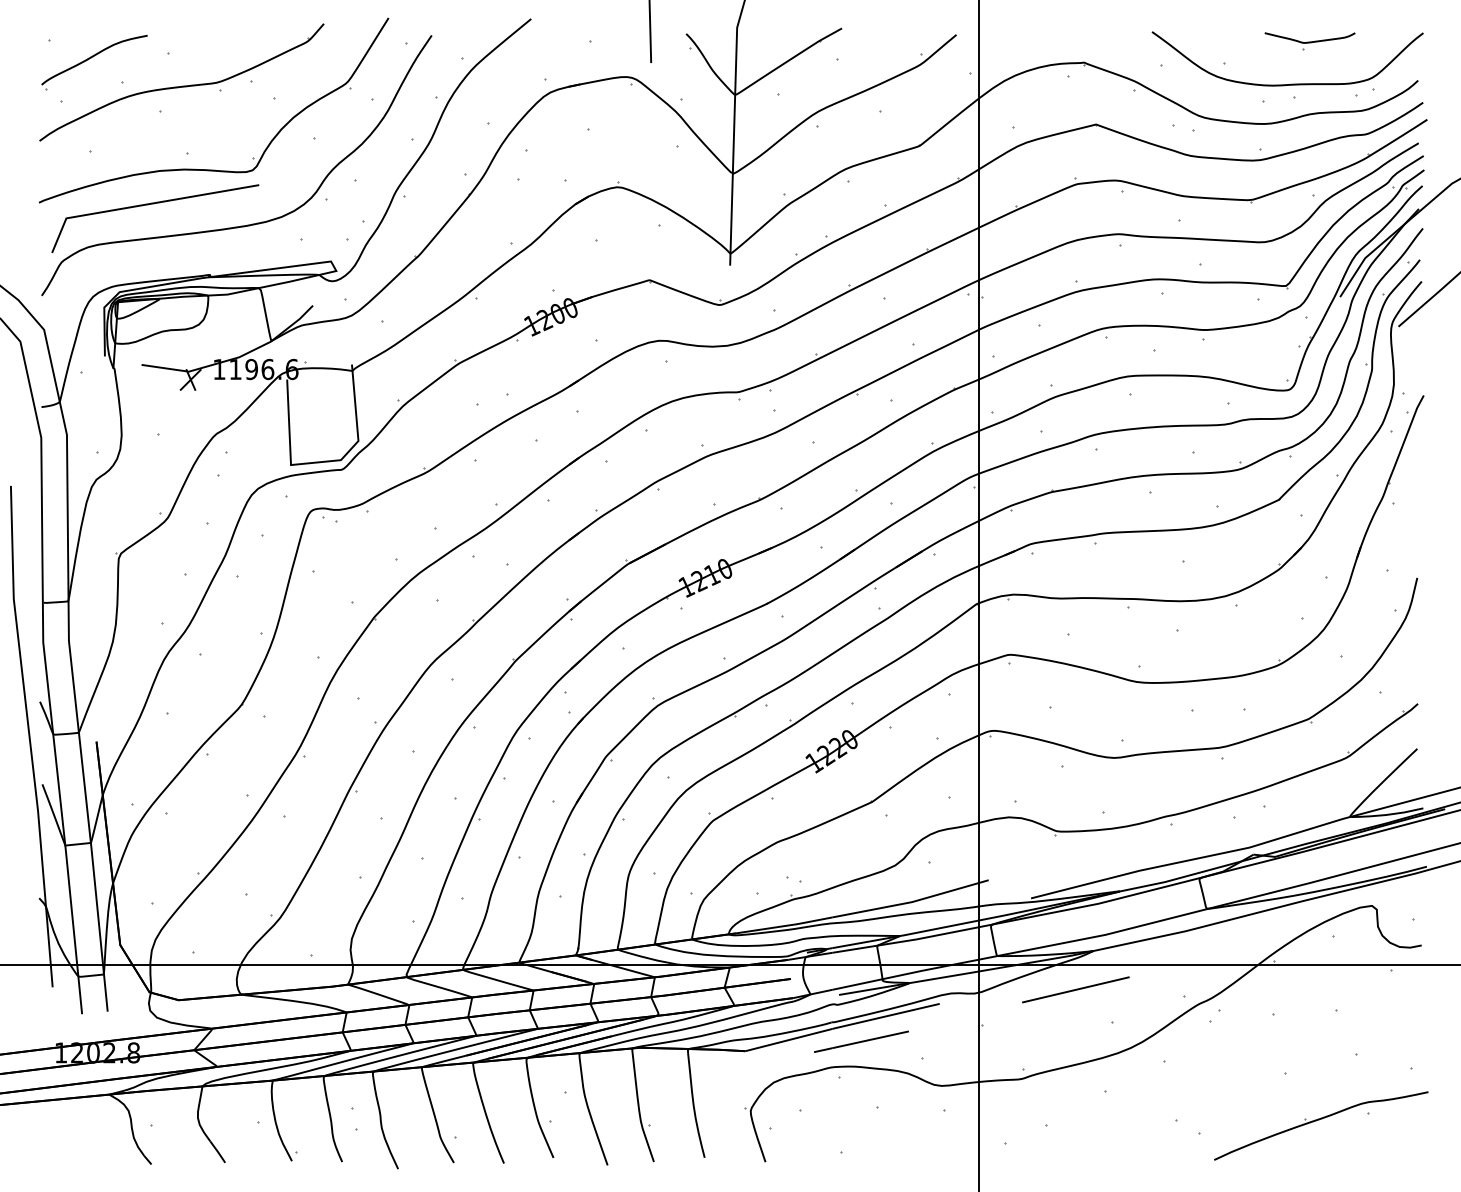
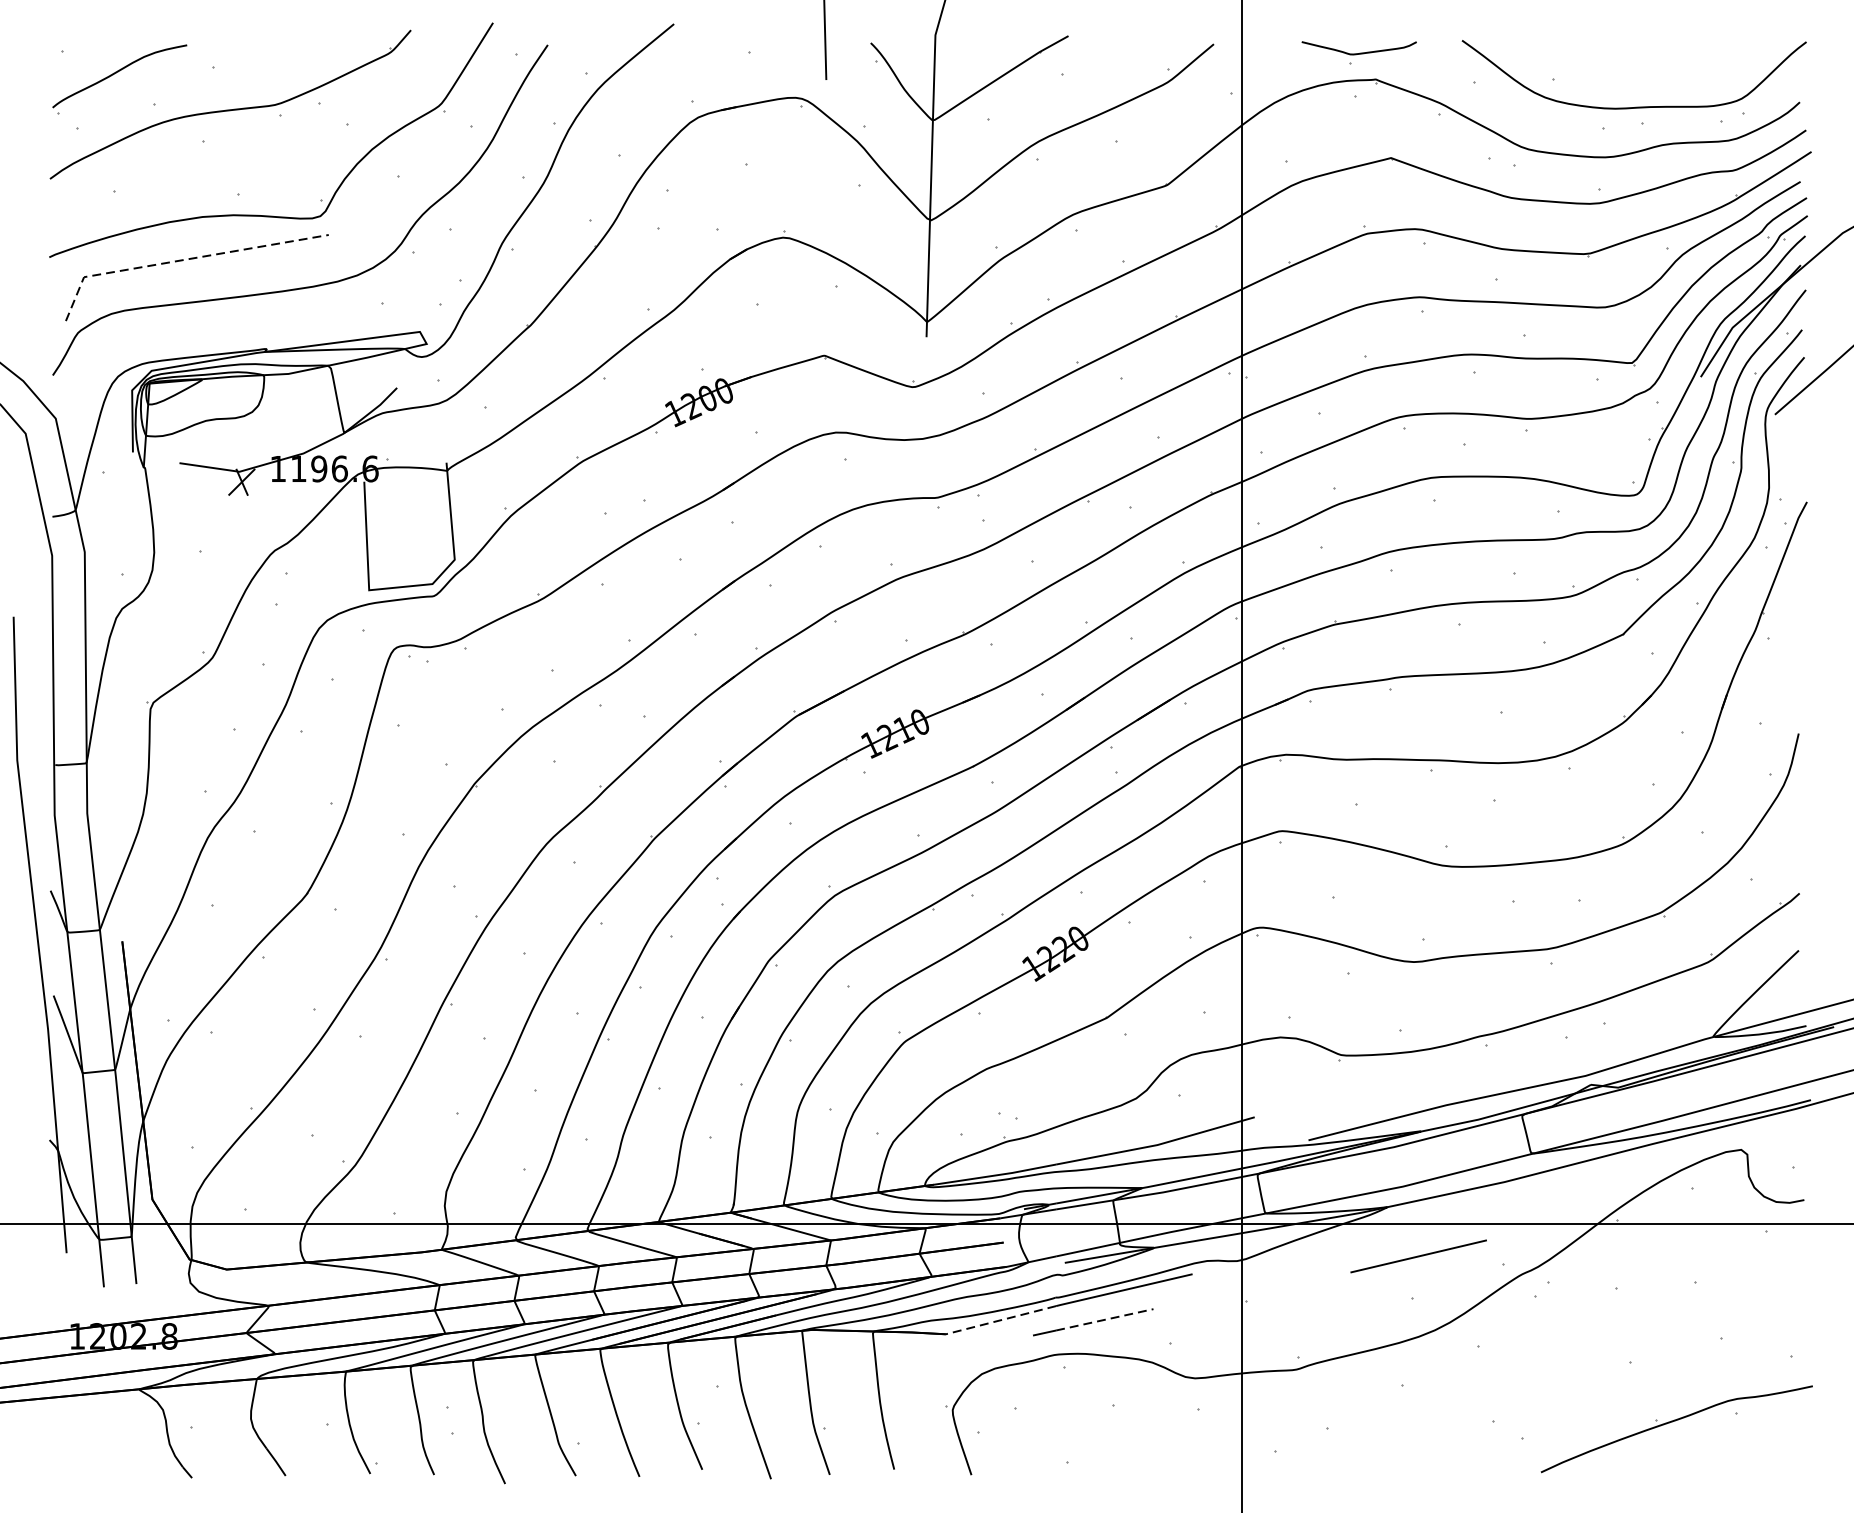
part: (1309, 41) -> (1358, 52), moved
line: (144, 204) -> (183, 259), solid -> dashed
line: (1075, 989) -> (1418, 1255), moved
line: (871, 1039) -> (1105, 1319), solid -> dashed
line: (788, 1040) -> (1000, 1320), solid -> dashed

